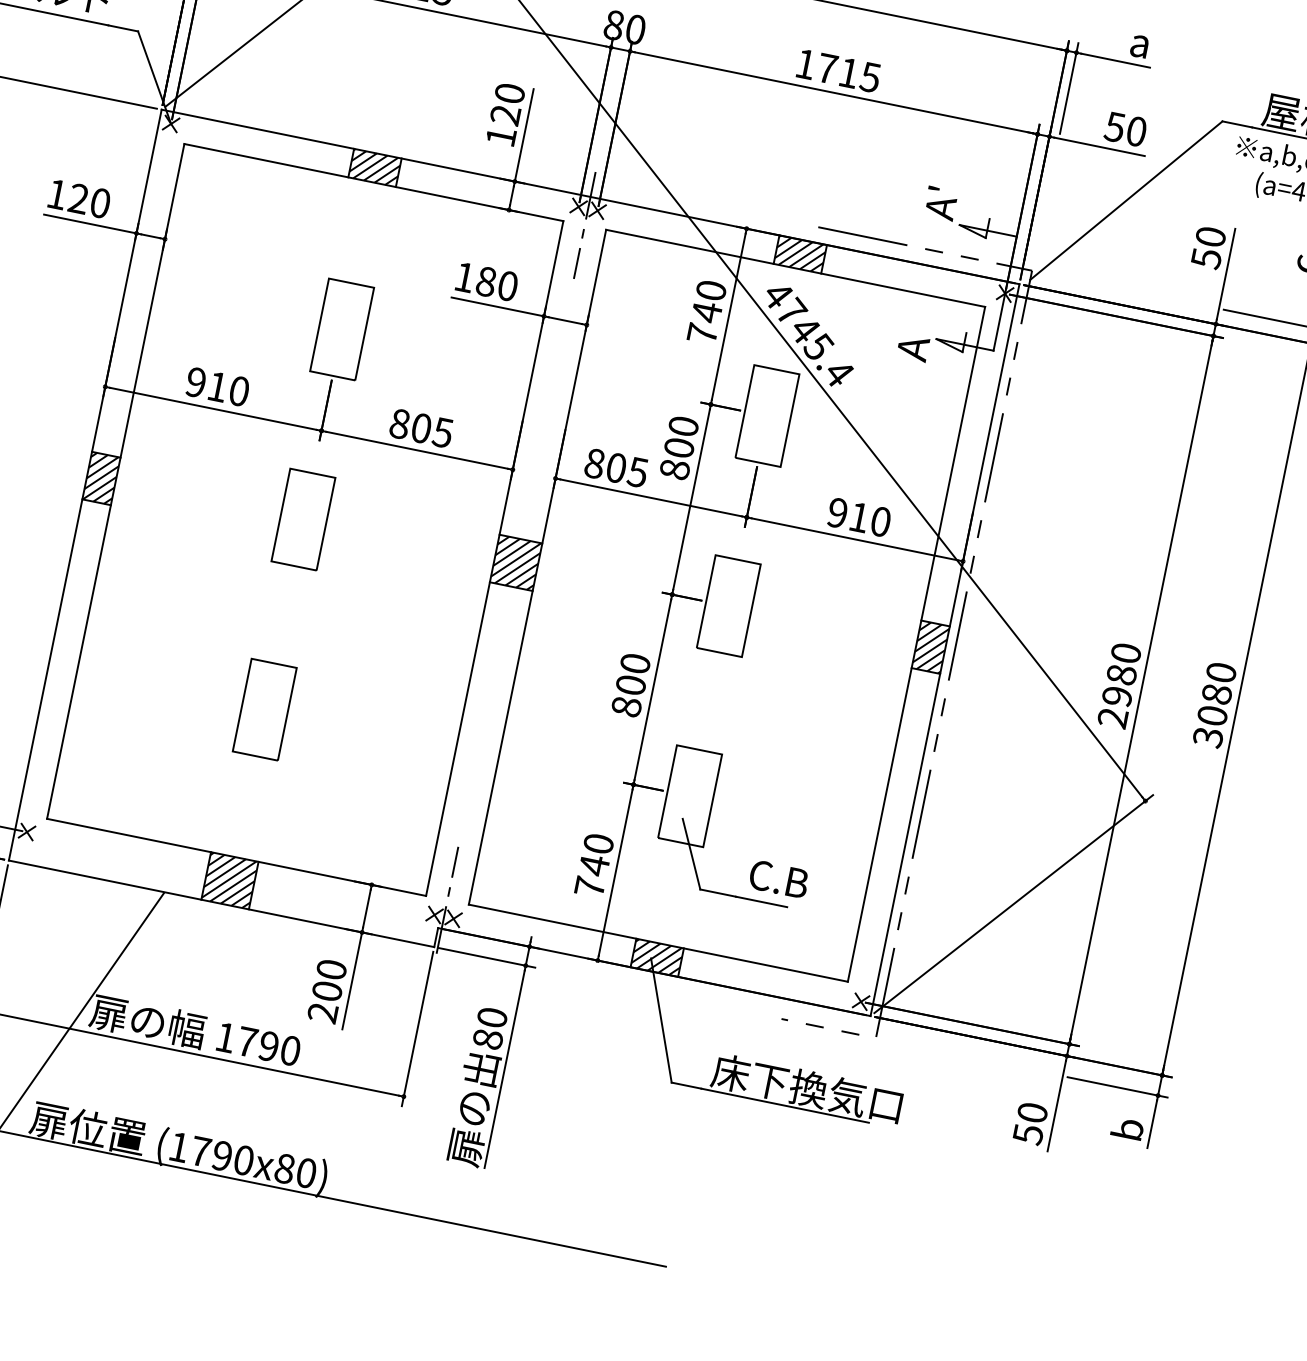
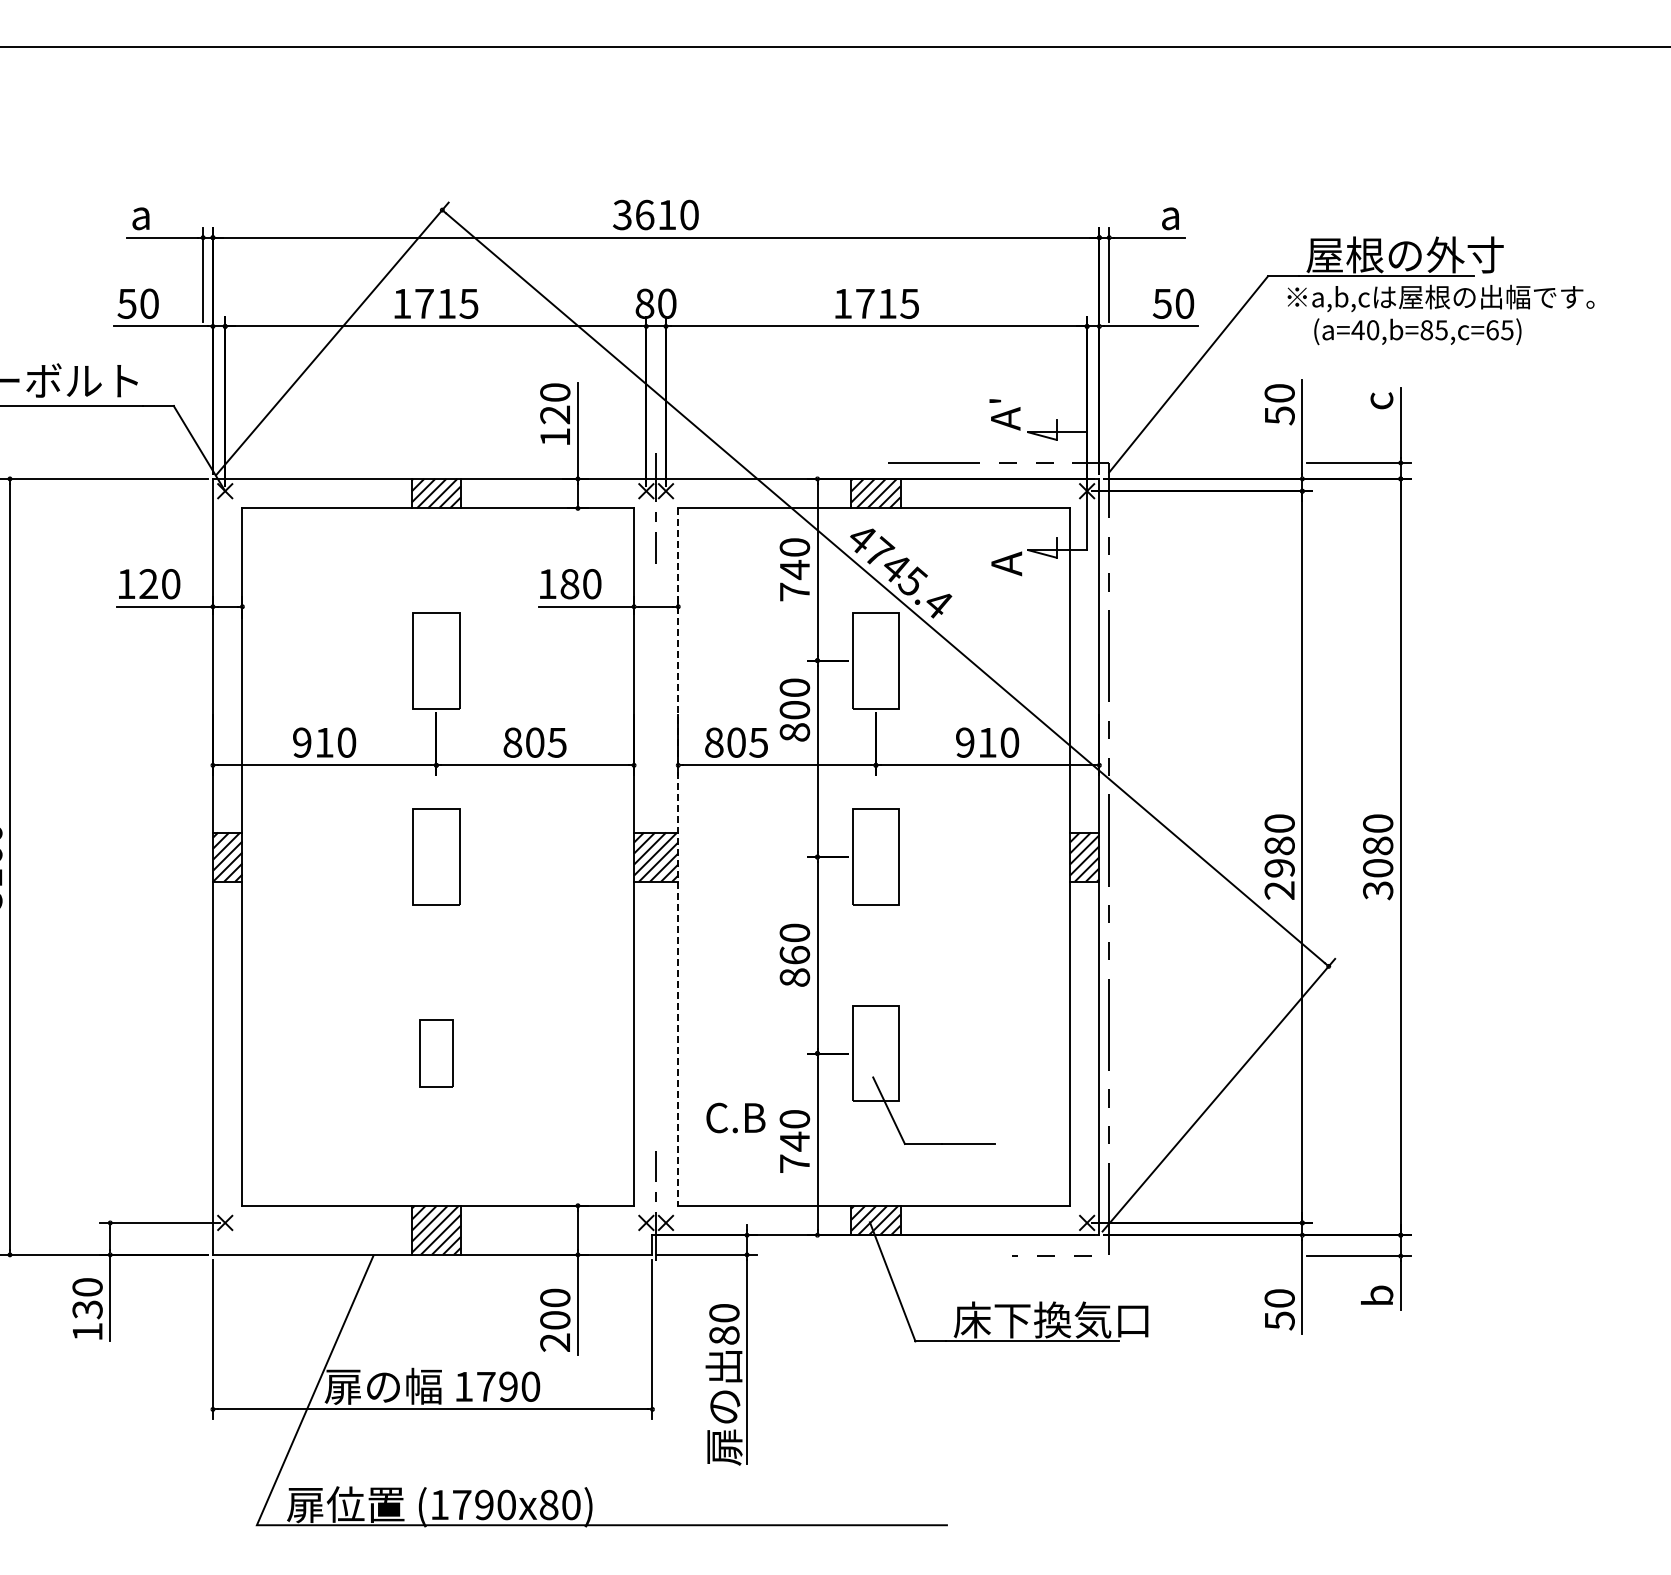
line: (537, 567) -> (678, 857), solid -> dashed
text: (630, 684) -> (794, 954), 800 -> 860
part: (264, 709) -> (436, 1053), size x0.7
text: (778, 878) -> (735, 1117), moved

